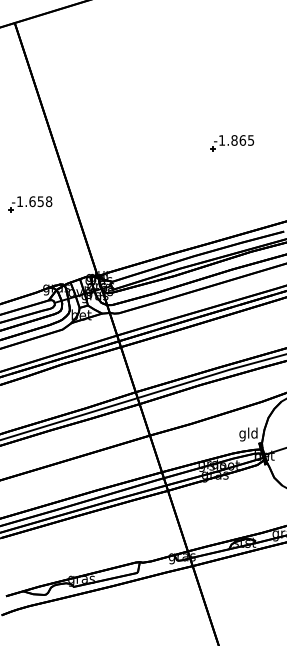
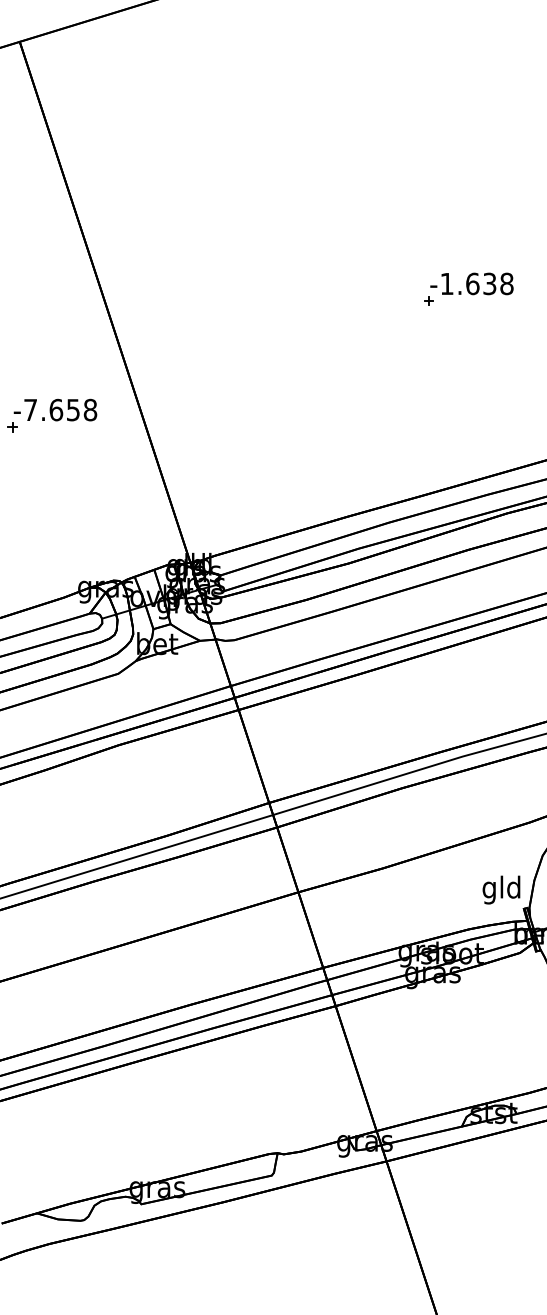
text: (242, 140) -> (489, 283), -1.865 -> -1.638
text: (19, 201) -> (29, 409), -1.658 -> -7.658

